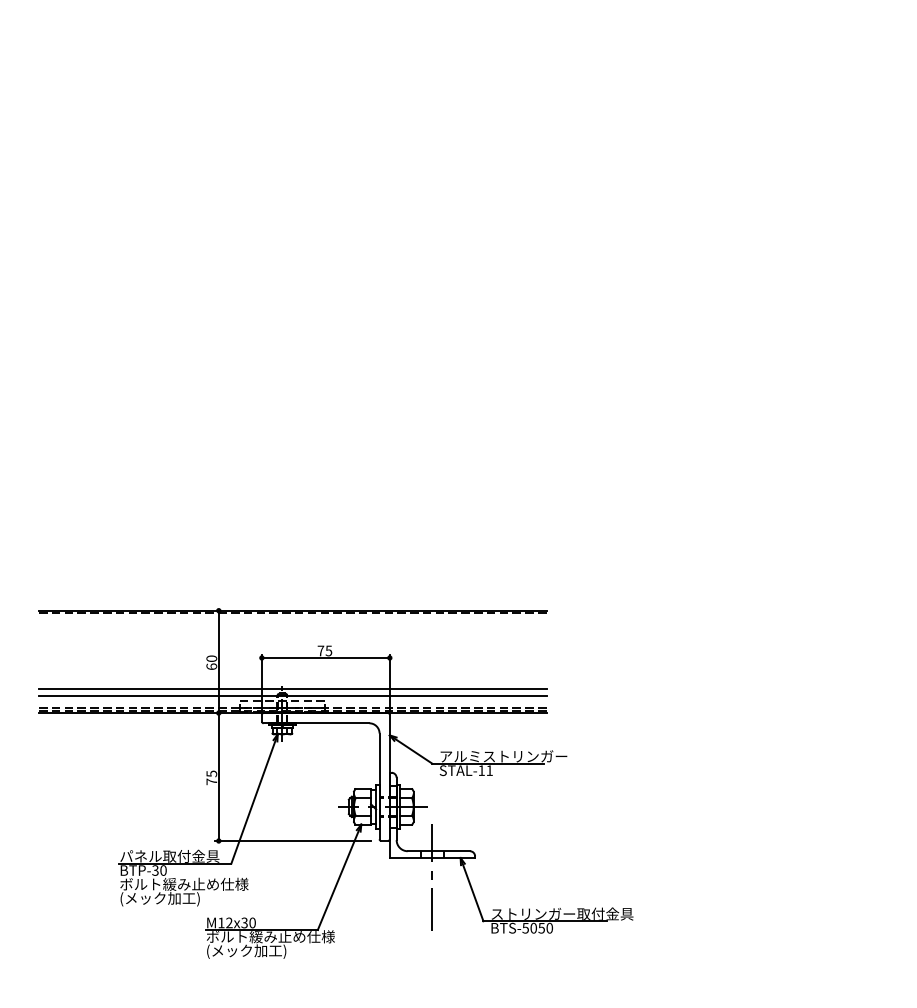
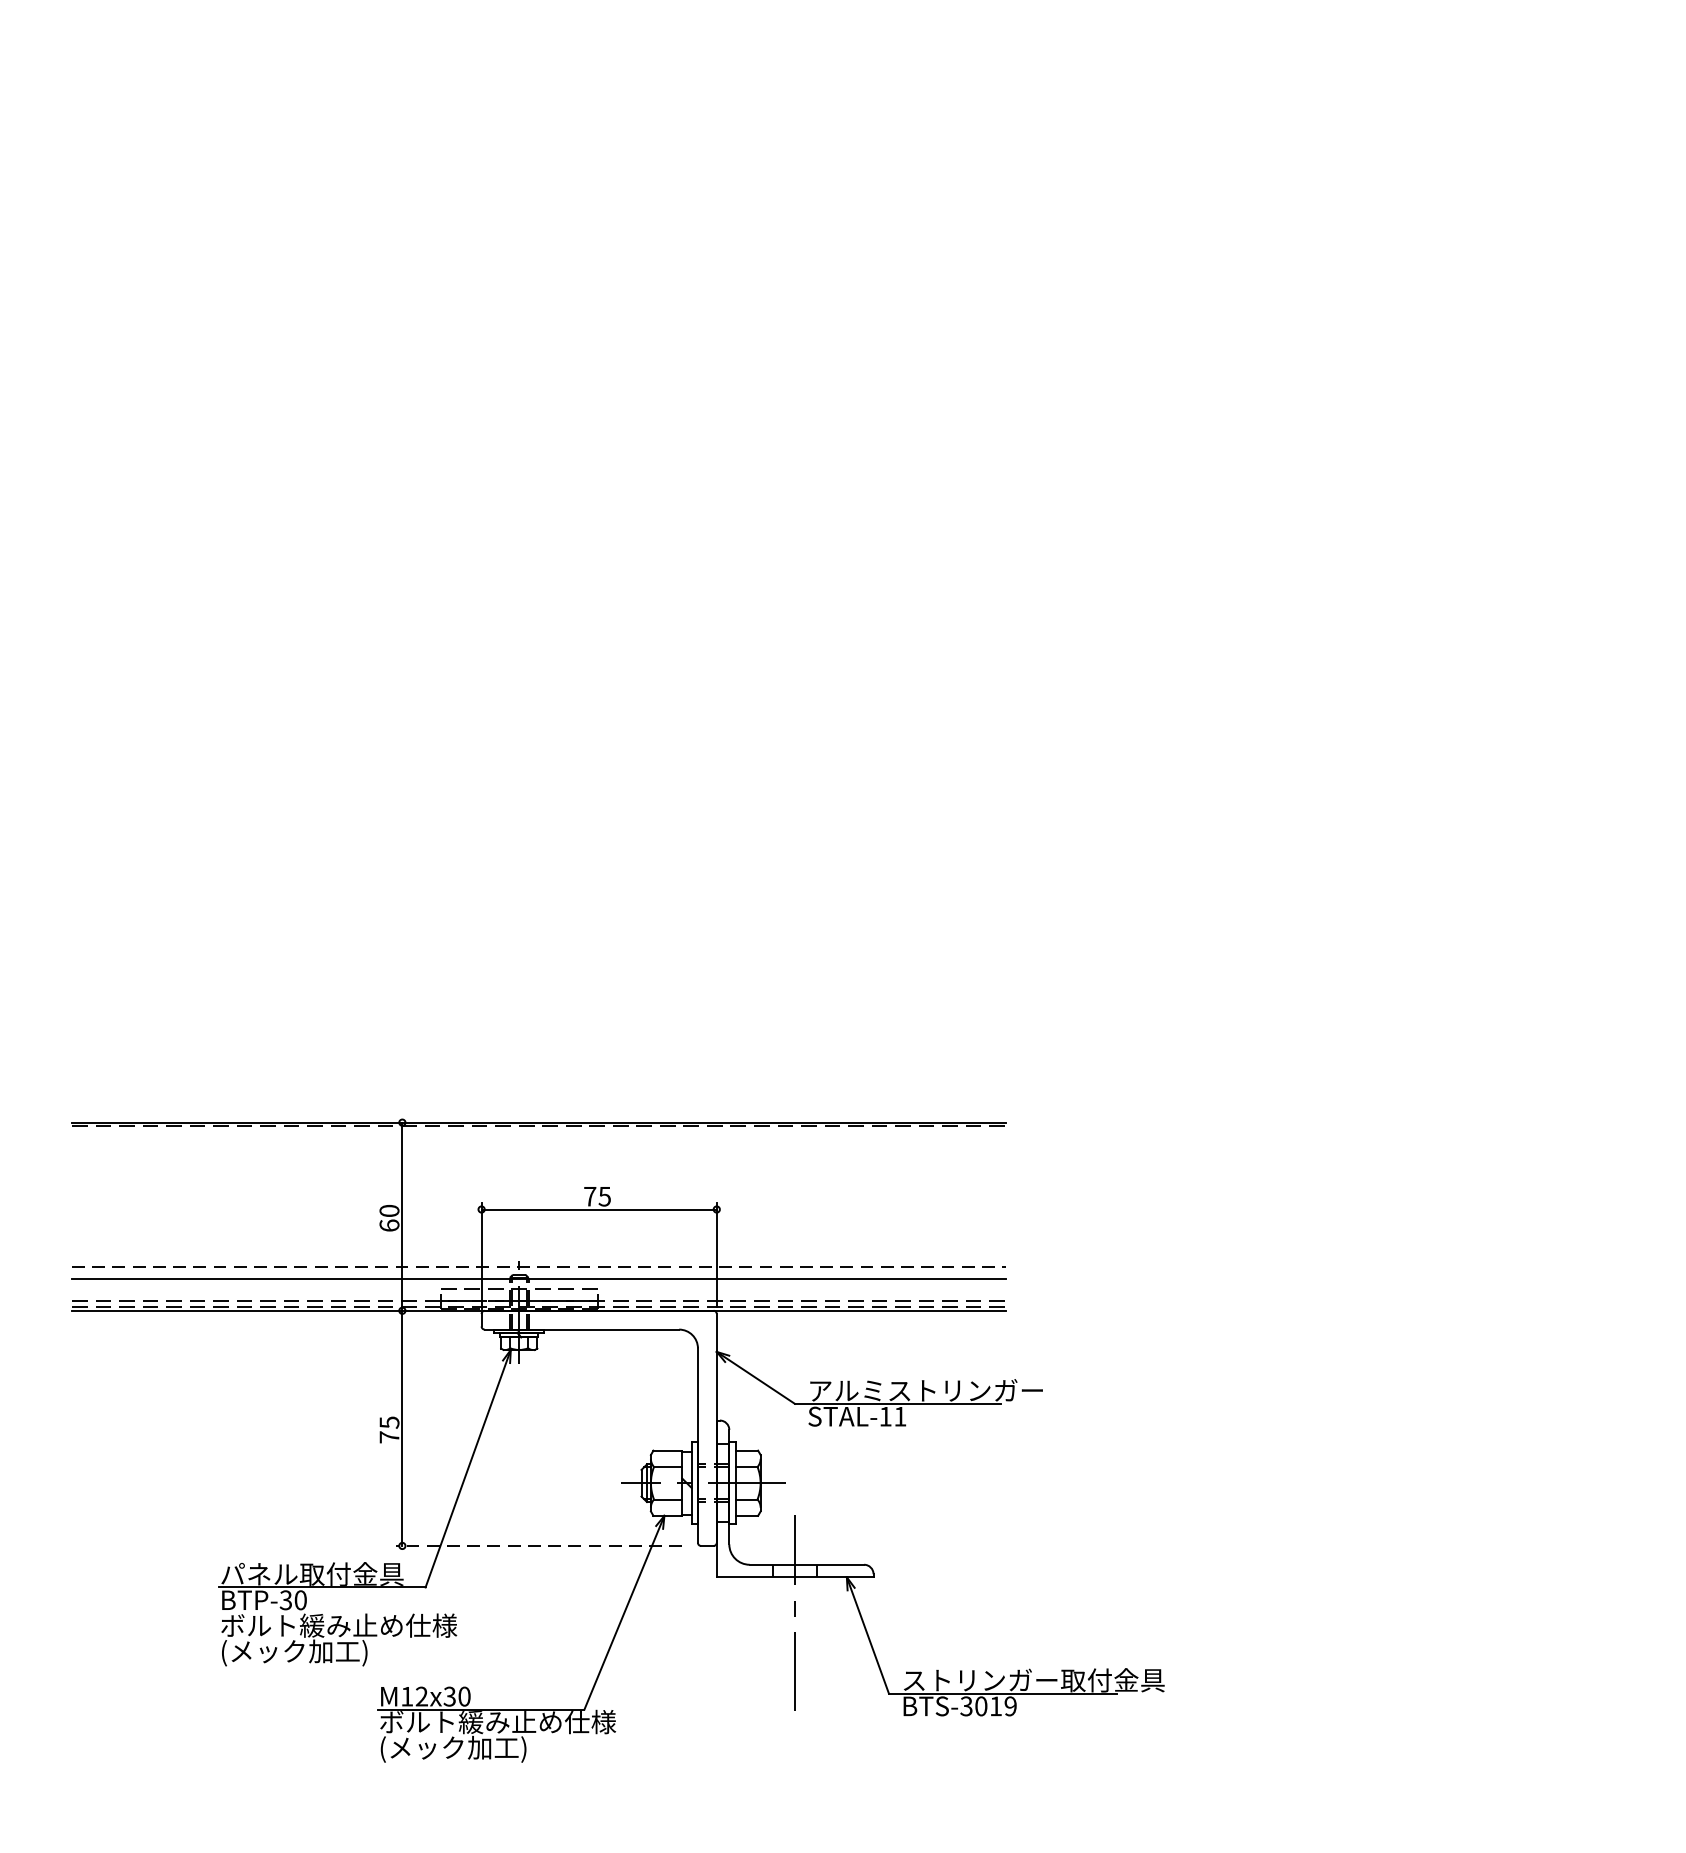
line: (293, 689) -> (539, 1267), solid -> dashed
line: (293, 840) -> (539, 1545), solid -> dashed
text: (537, 927) -> (988, 1704), BTS-5050 -> BTS-3019

